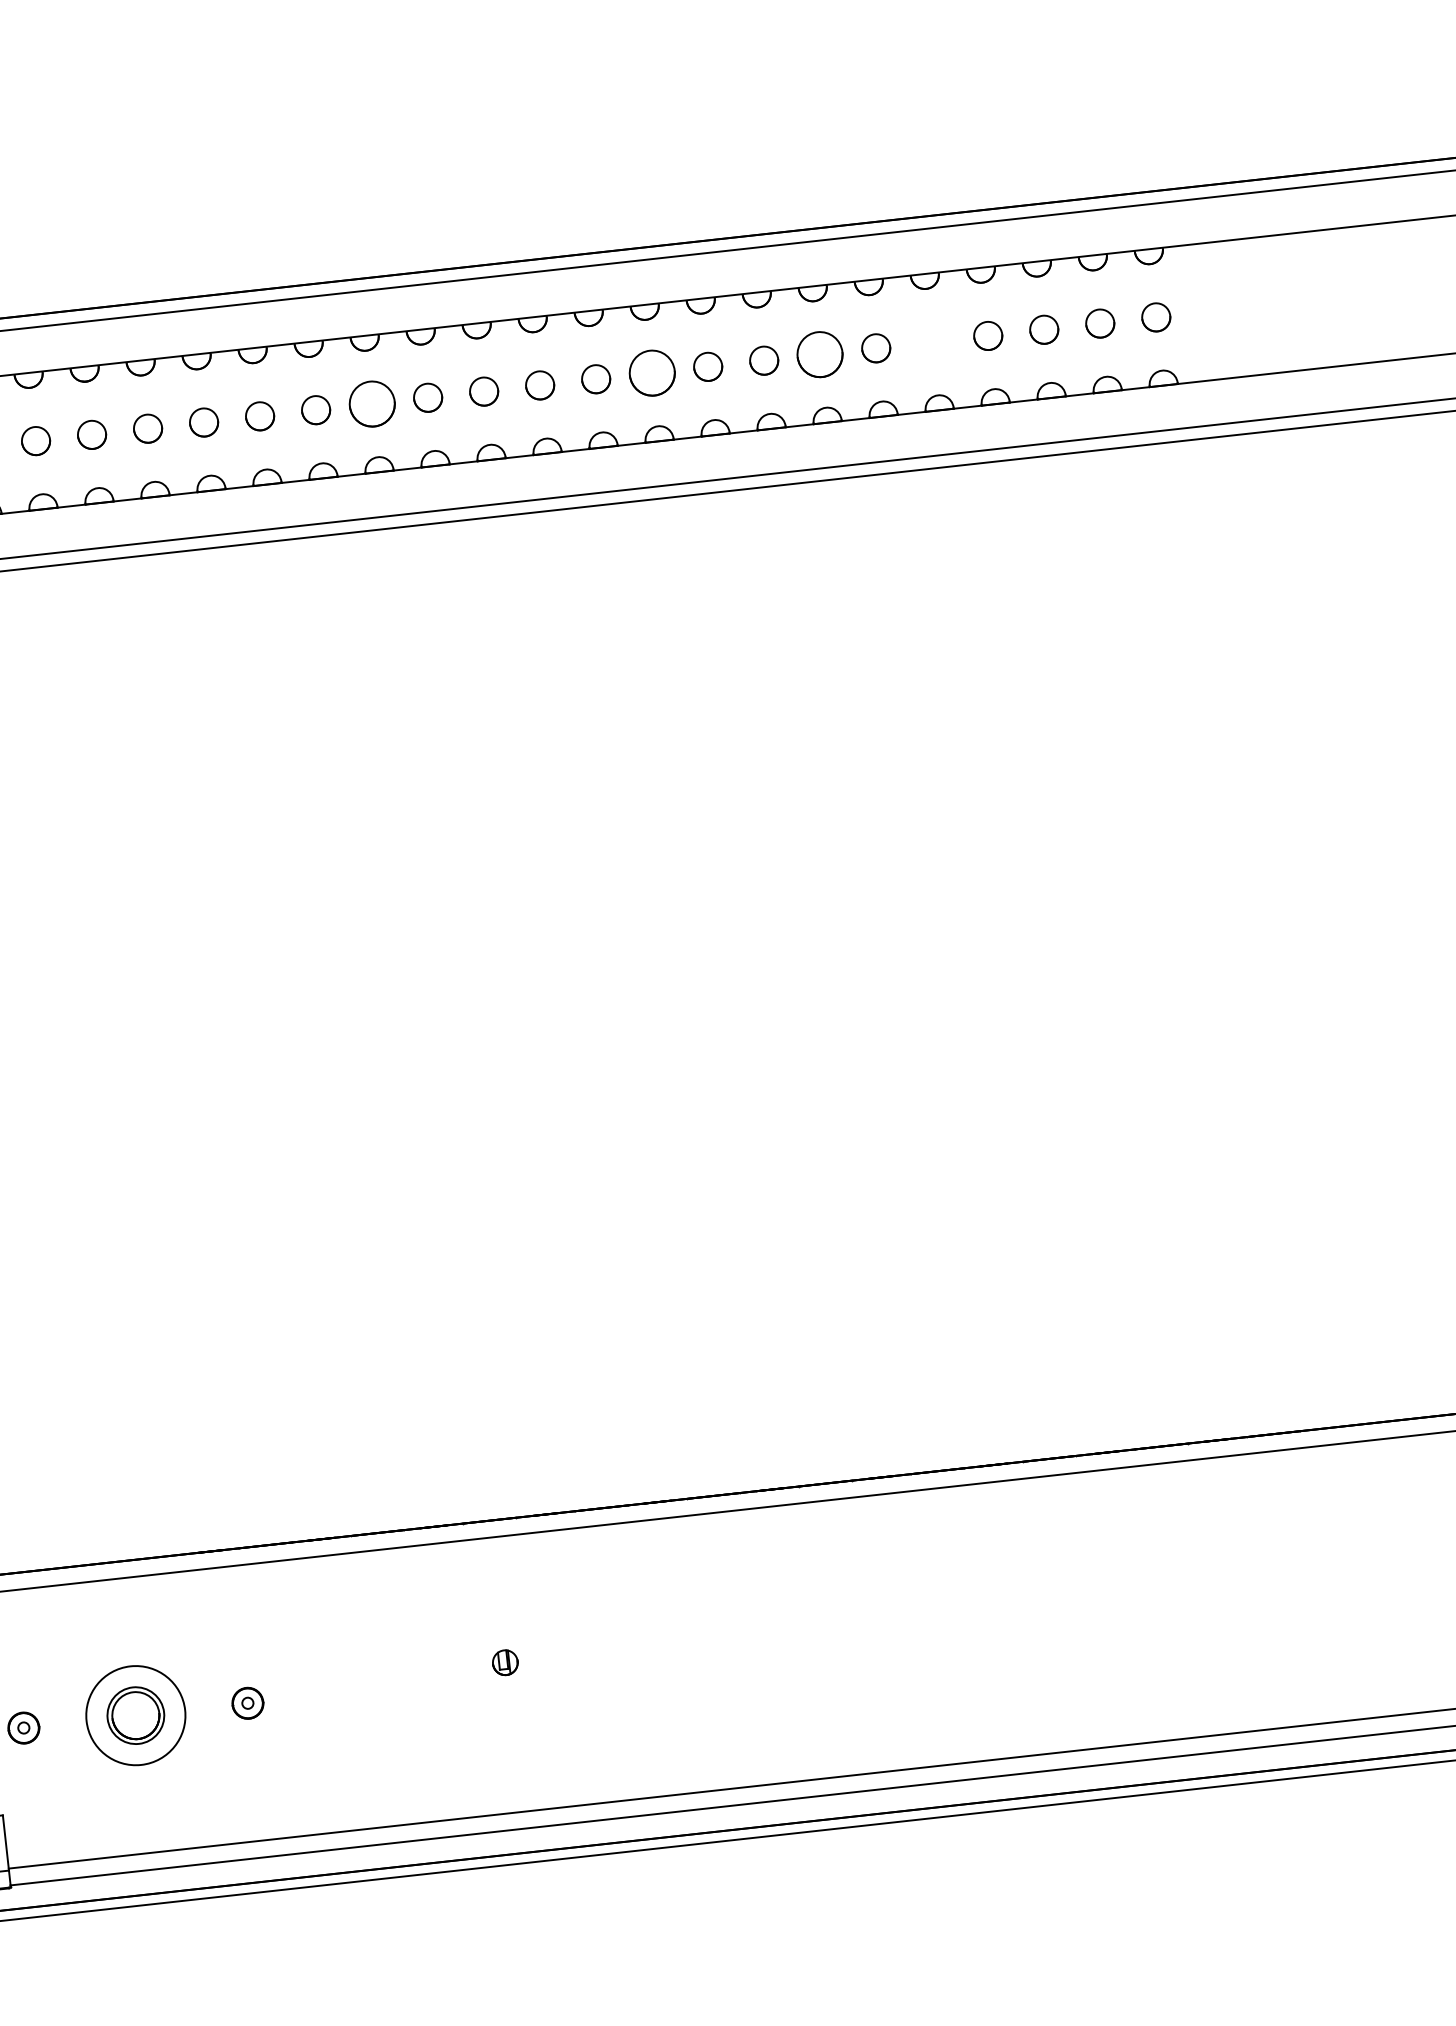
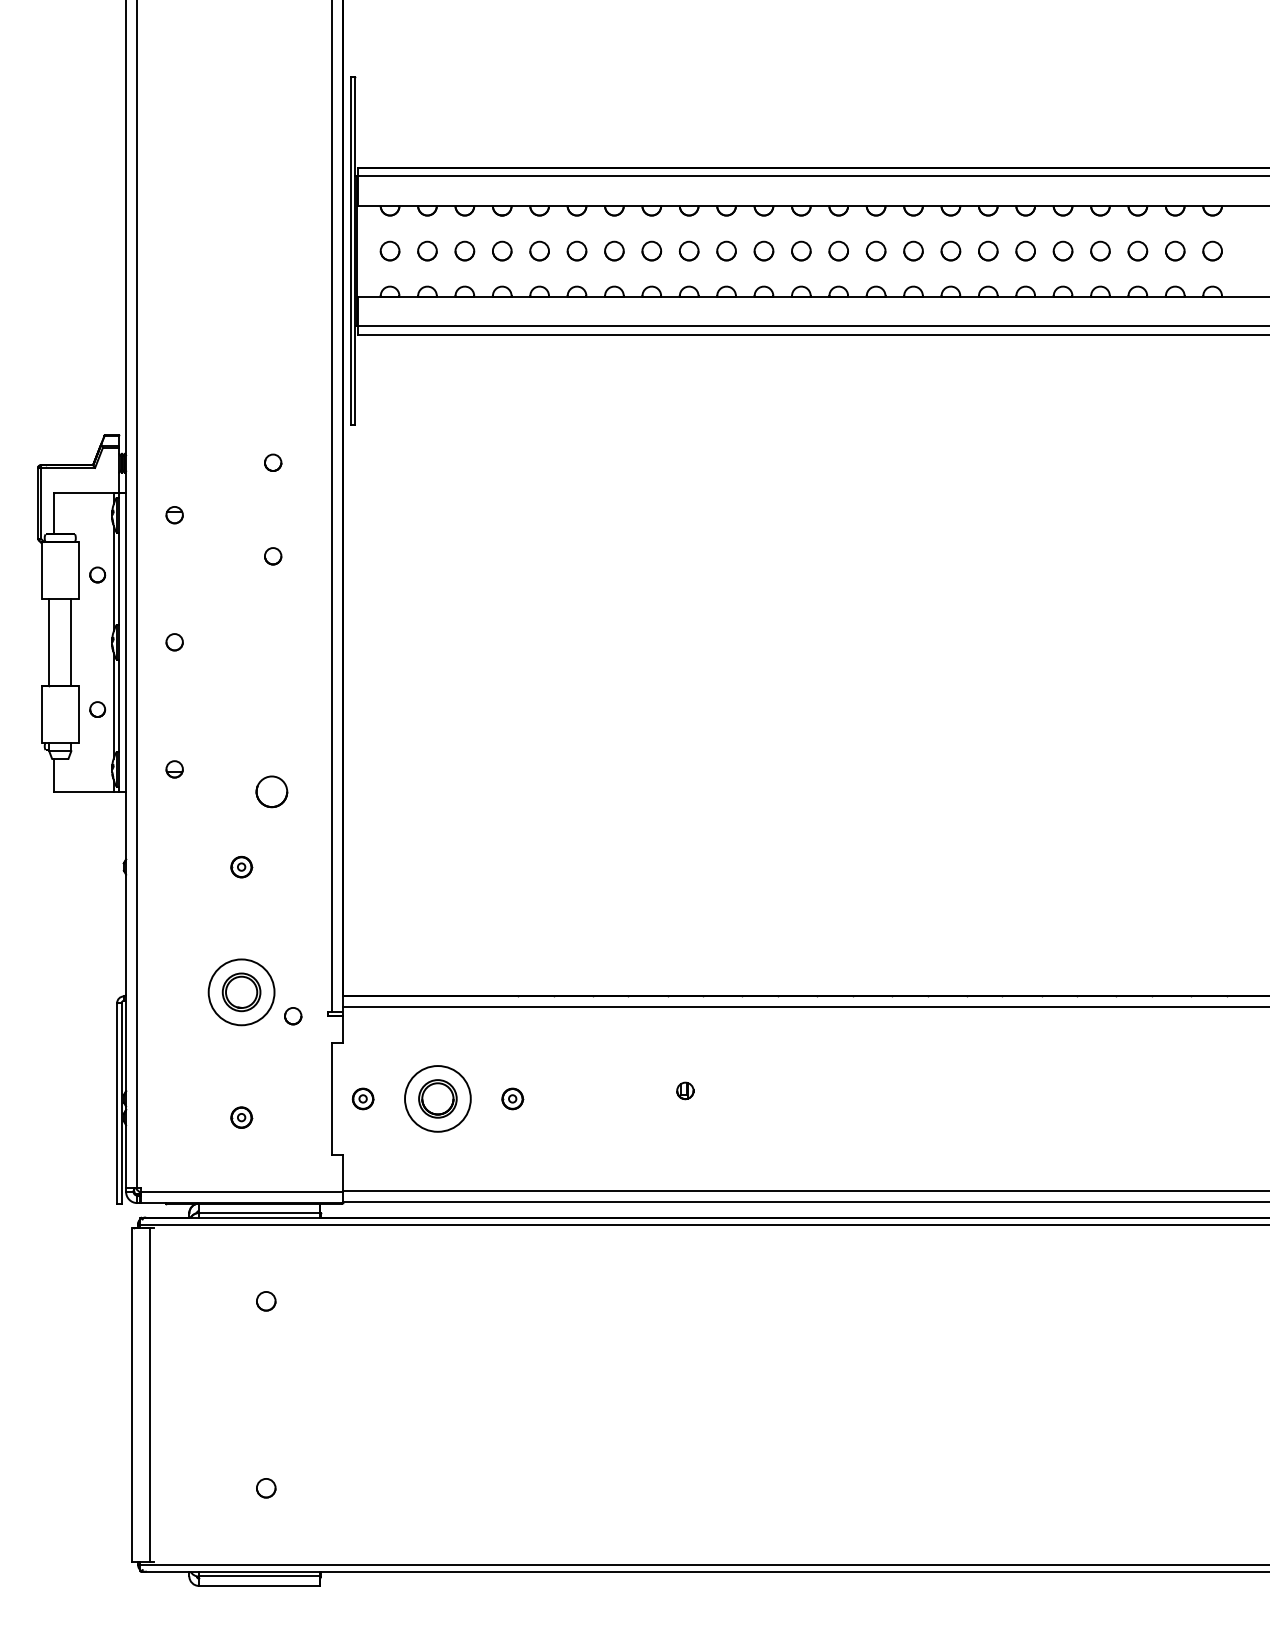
part: (931, 341) -> (1062, 250), added
part: (820, 353) -> (988, 250), size x0.62
part: (651, 372) -> (875, 250), size x0.62
part: (370, 403) -> (688, 250), size x0.62

